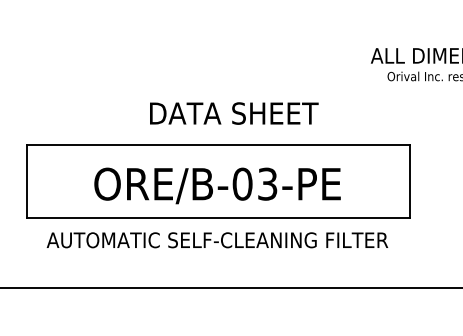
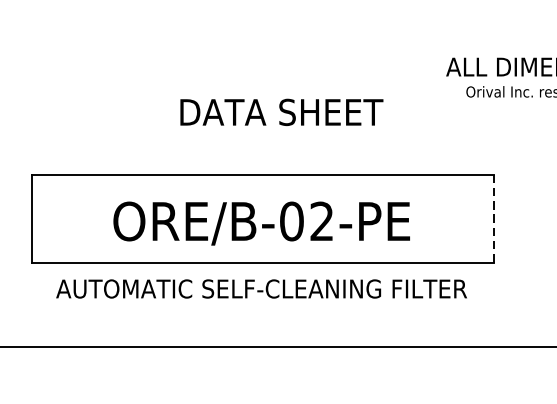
text: (234, 113) -> (282, 112), moved
line: (410, 181) -> (493, 218), solid -> dashed
text: (267, 184) -> (321, 221), ORE/B-03-PE -> ORE/B-02-PE

